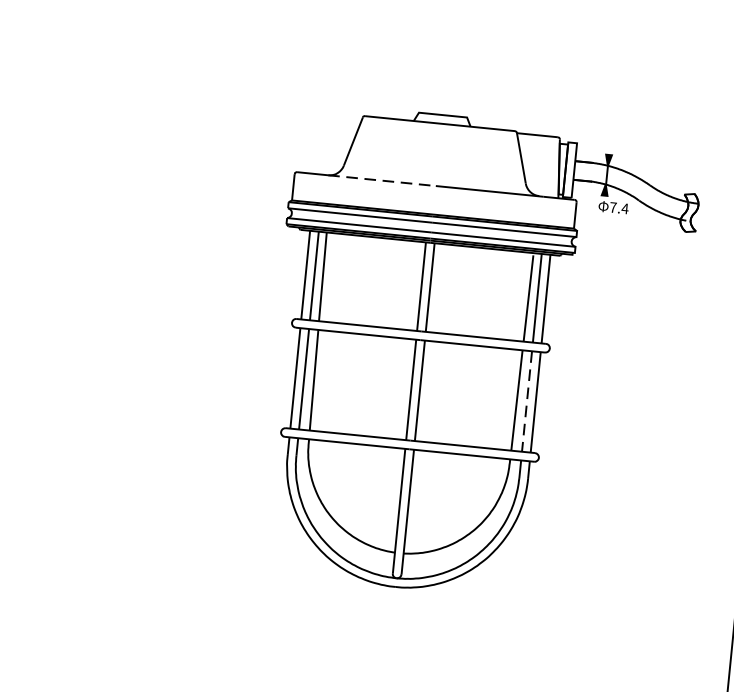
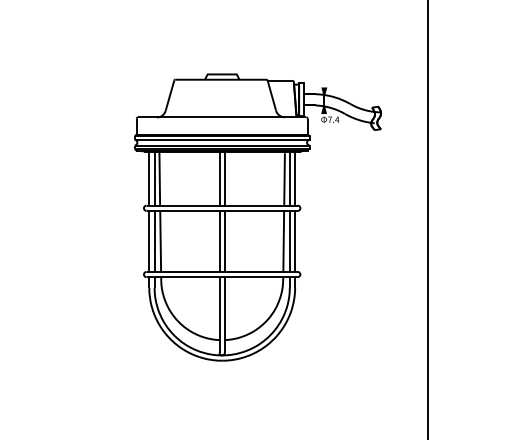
line: (381, 180) -> (189, 117), dashed -> solid
line: (526, 401) -> (289, 241), dashed -> solid

